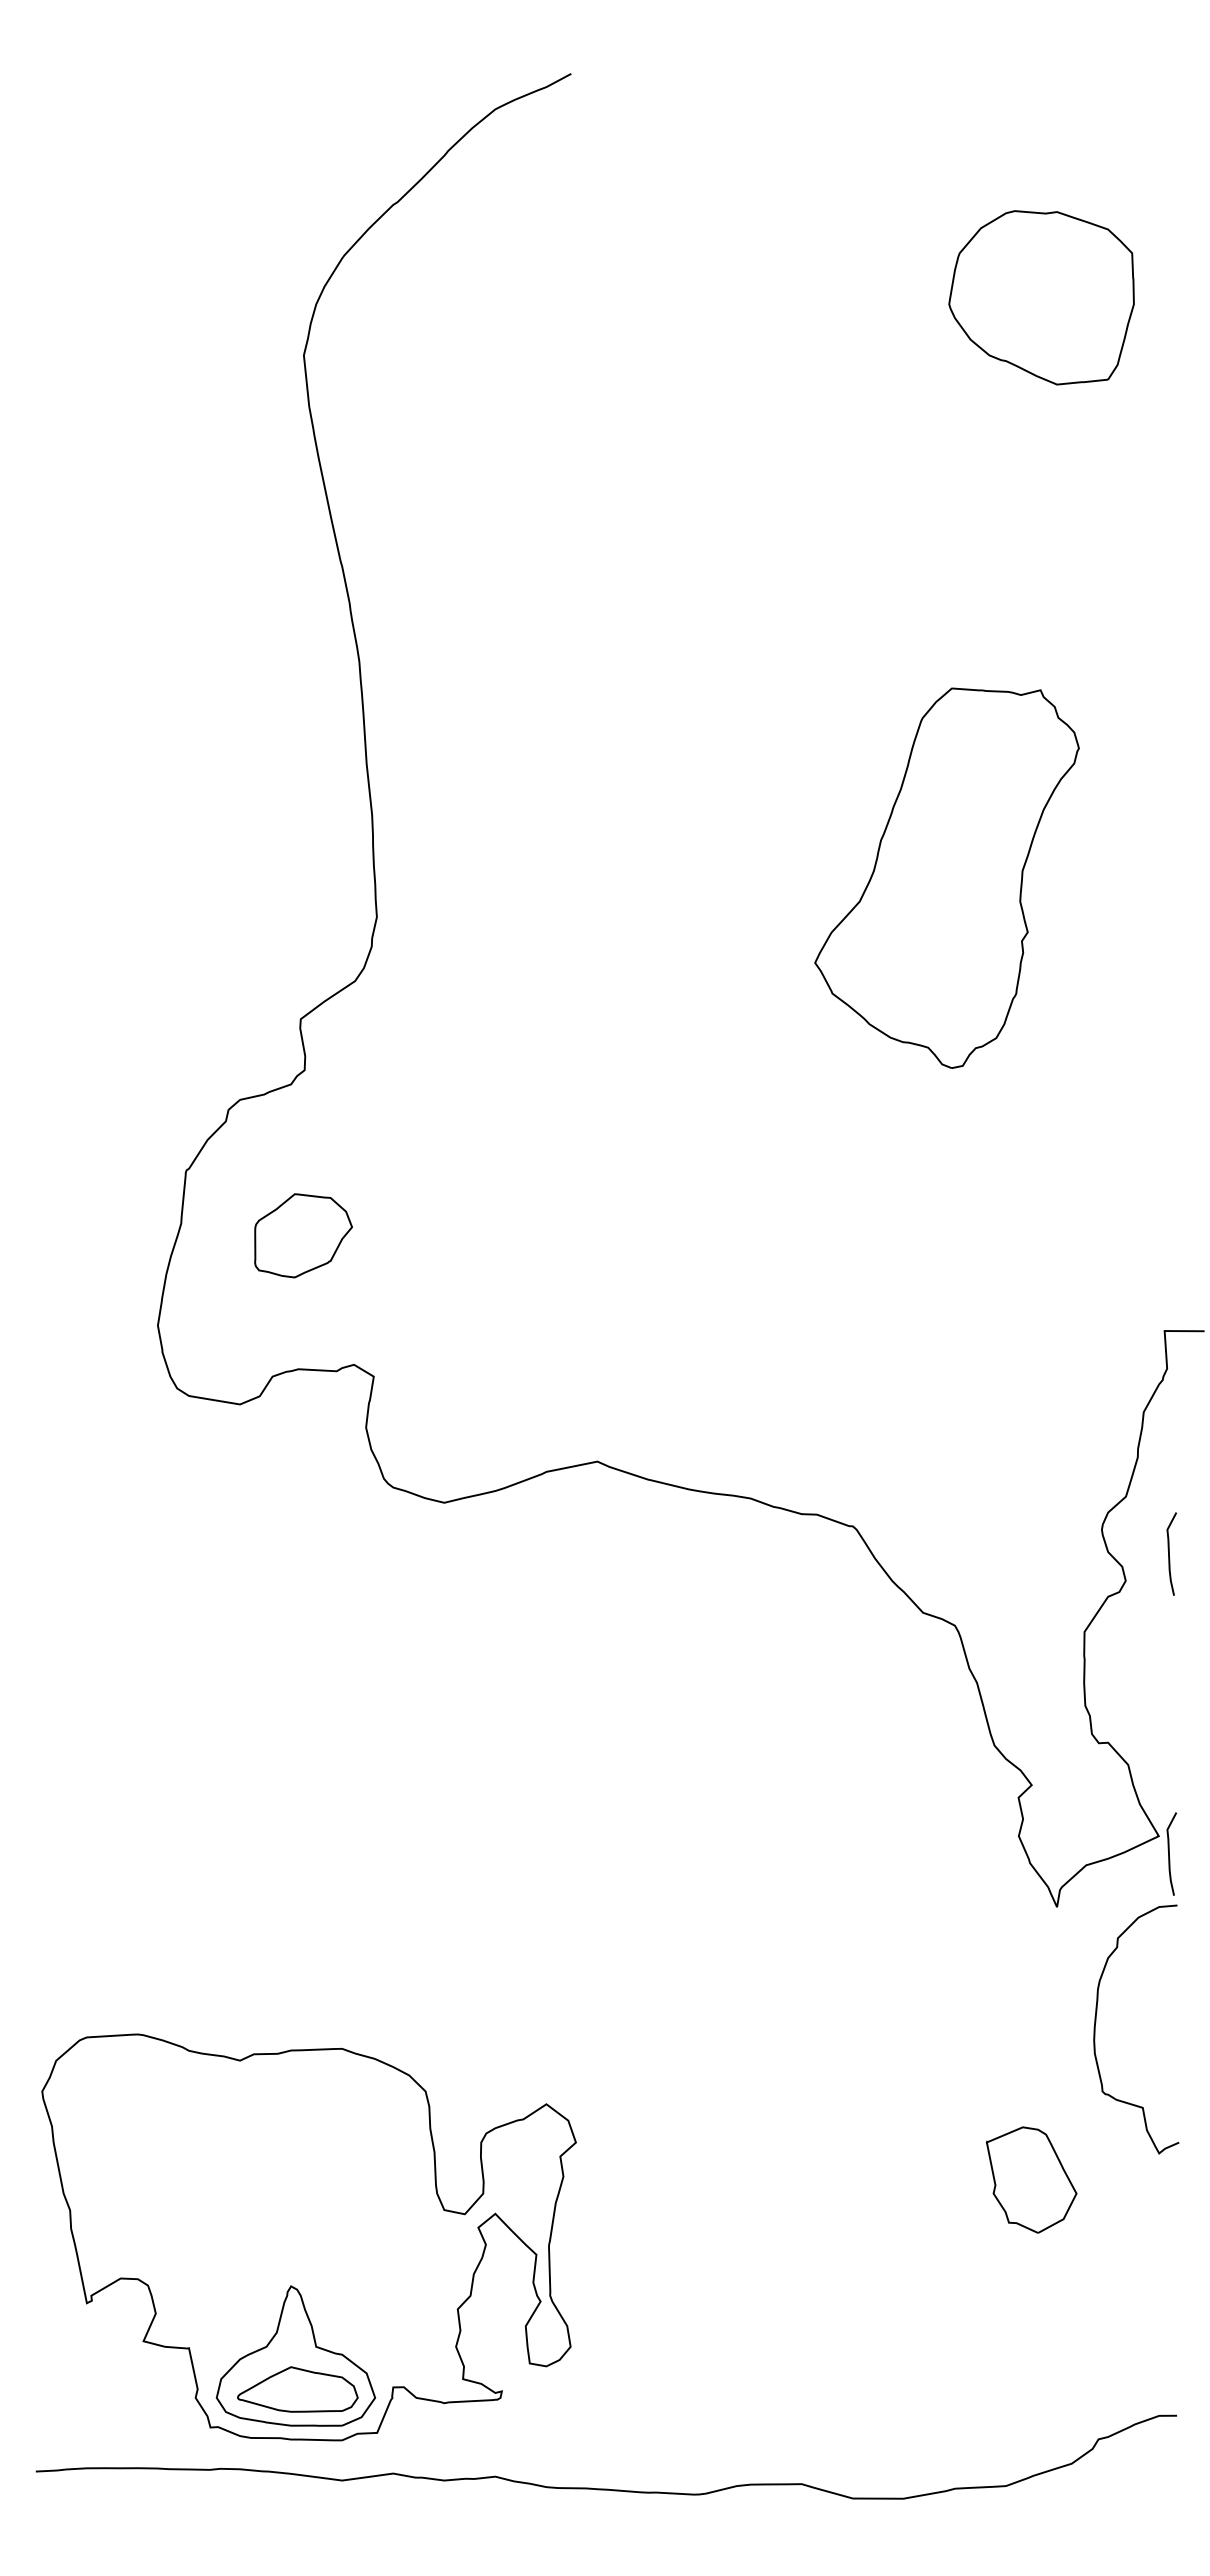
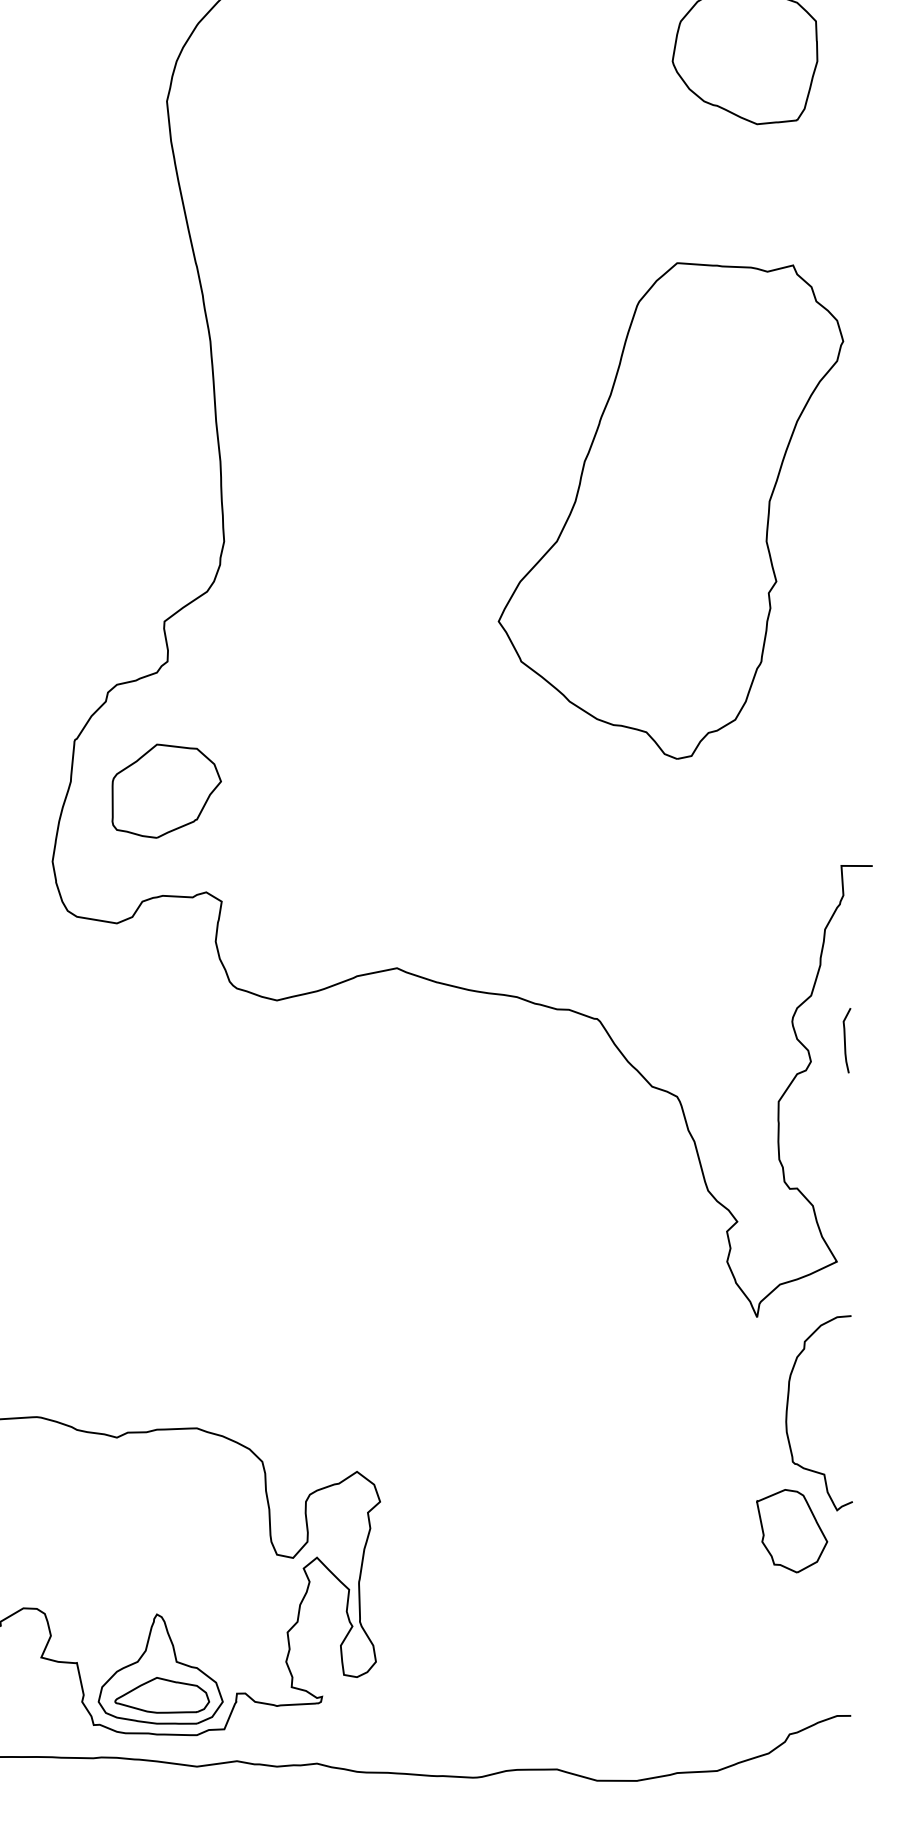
part: (946, 878) -> (670, 511), size x1.67
part: (303, 1235) -> (166, 791), size x1.43
curve: (1169, 1853) -> (845, 1275), removed
part: (1031, 2179) -> (791, 1530), moved

